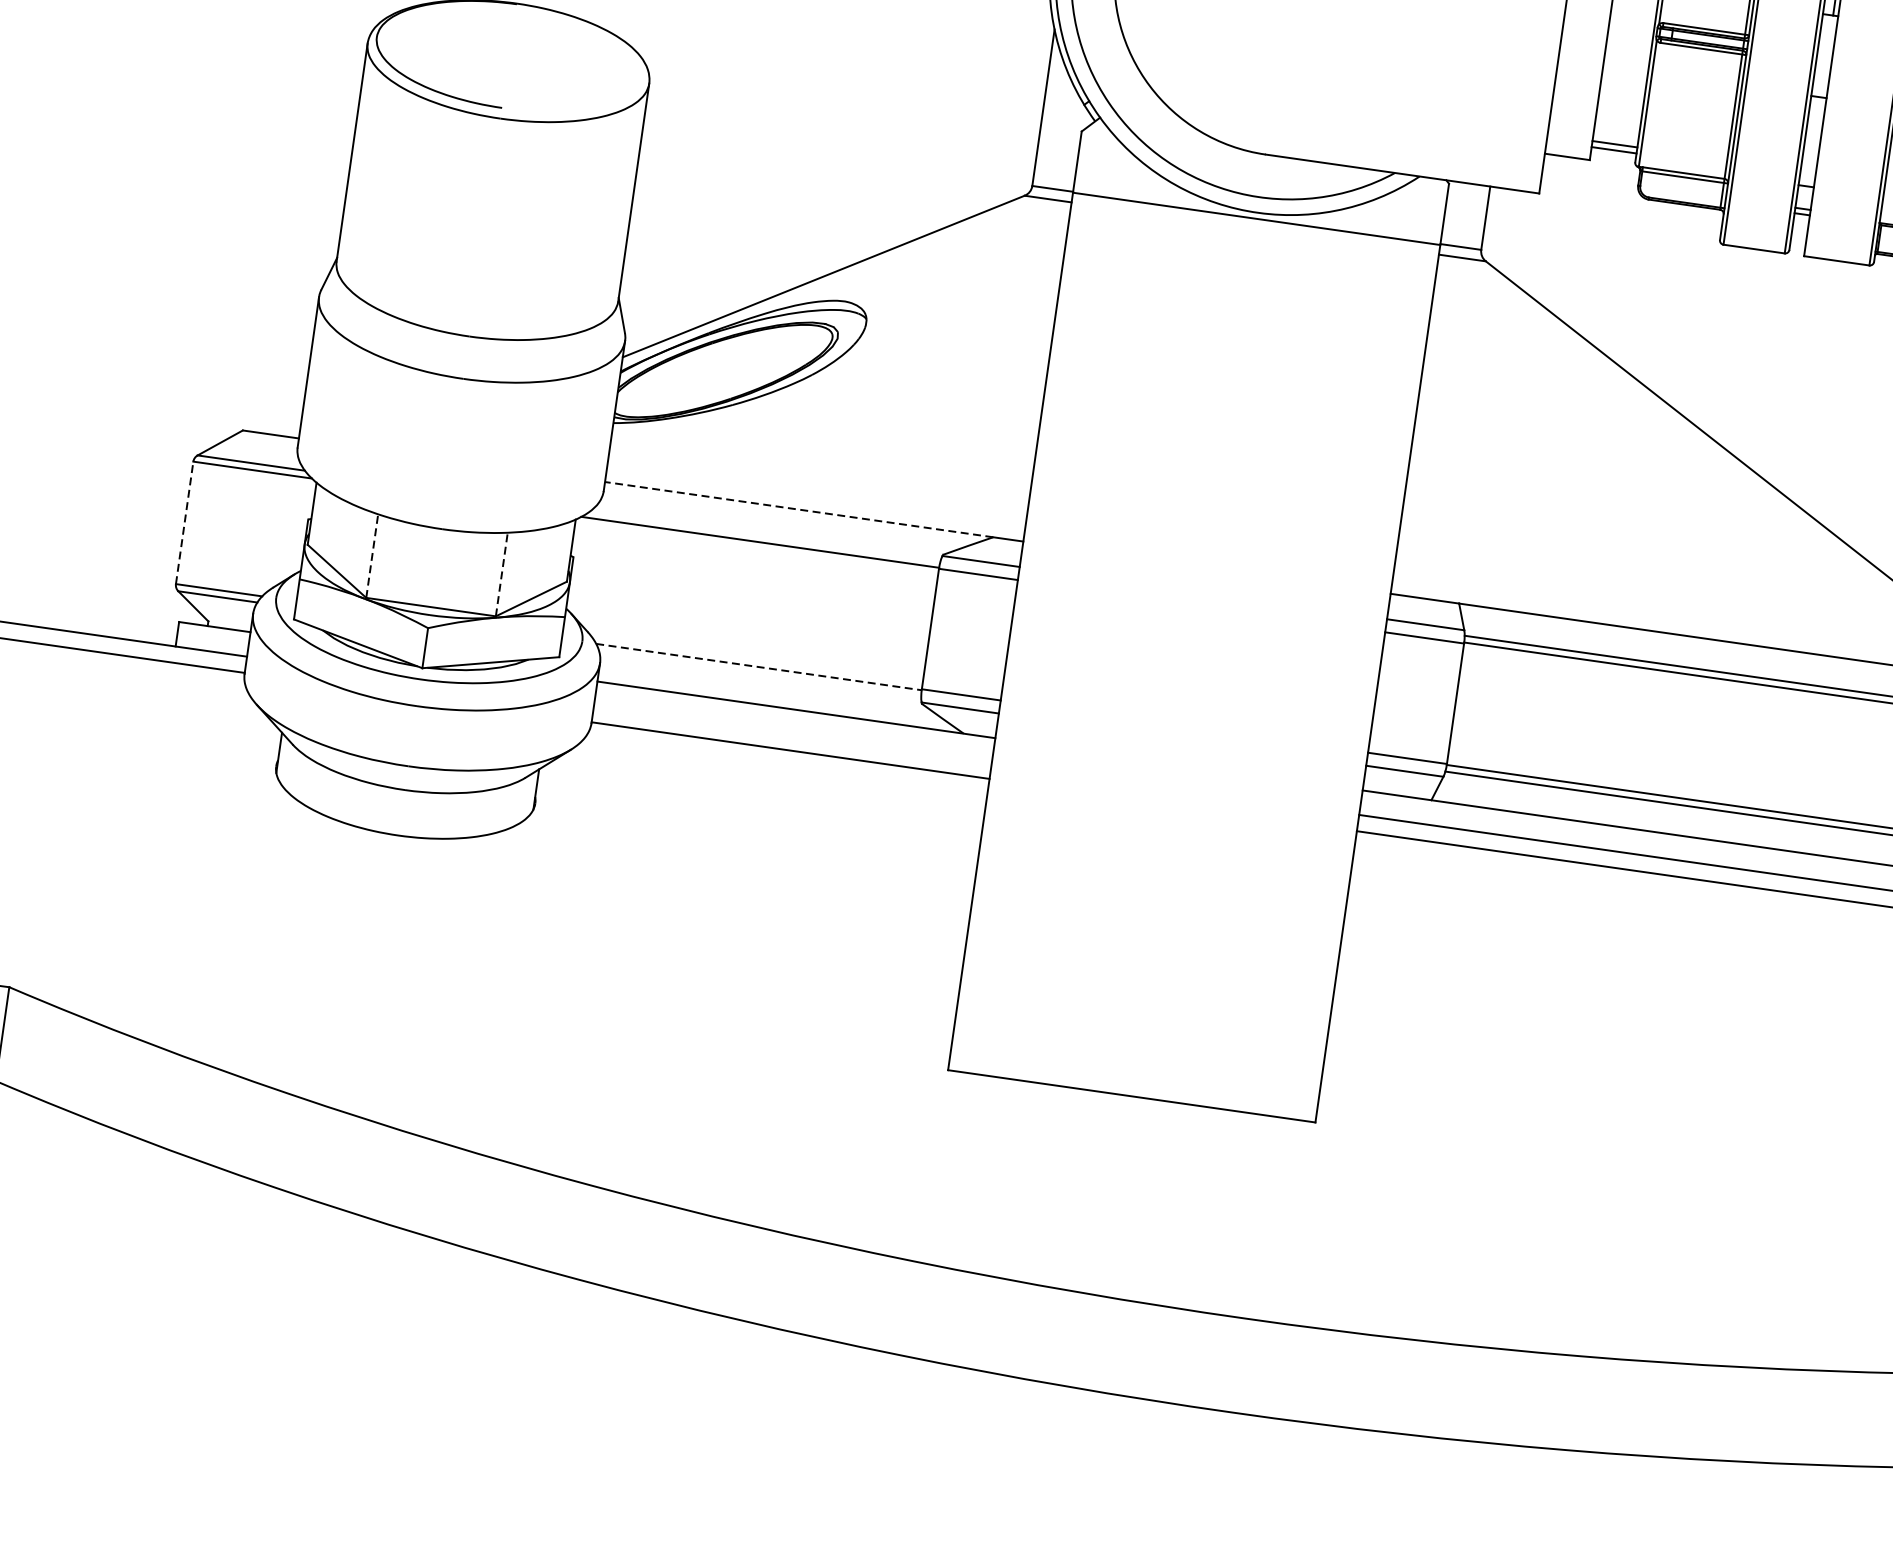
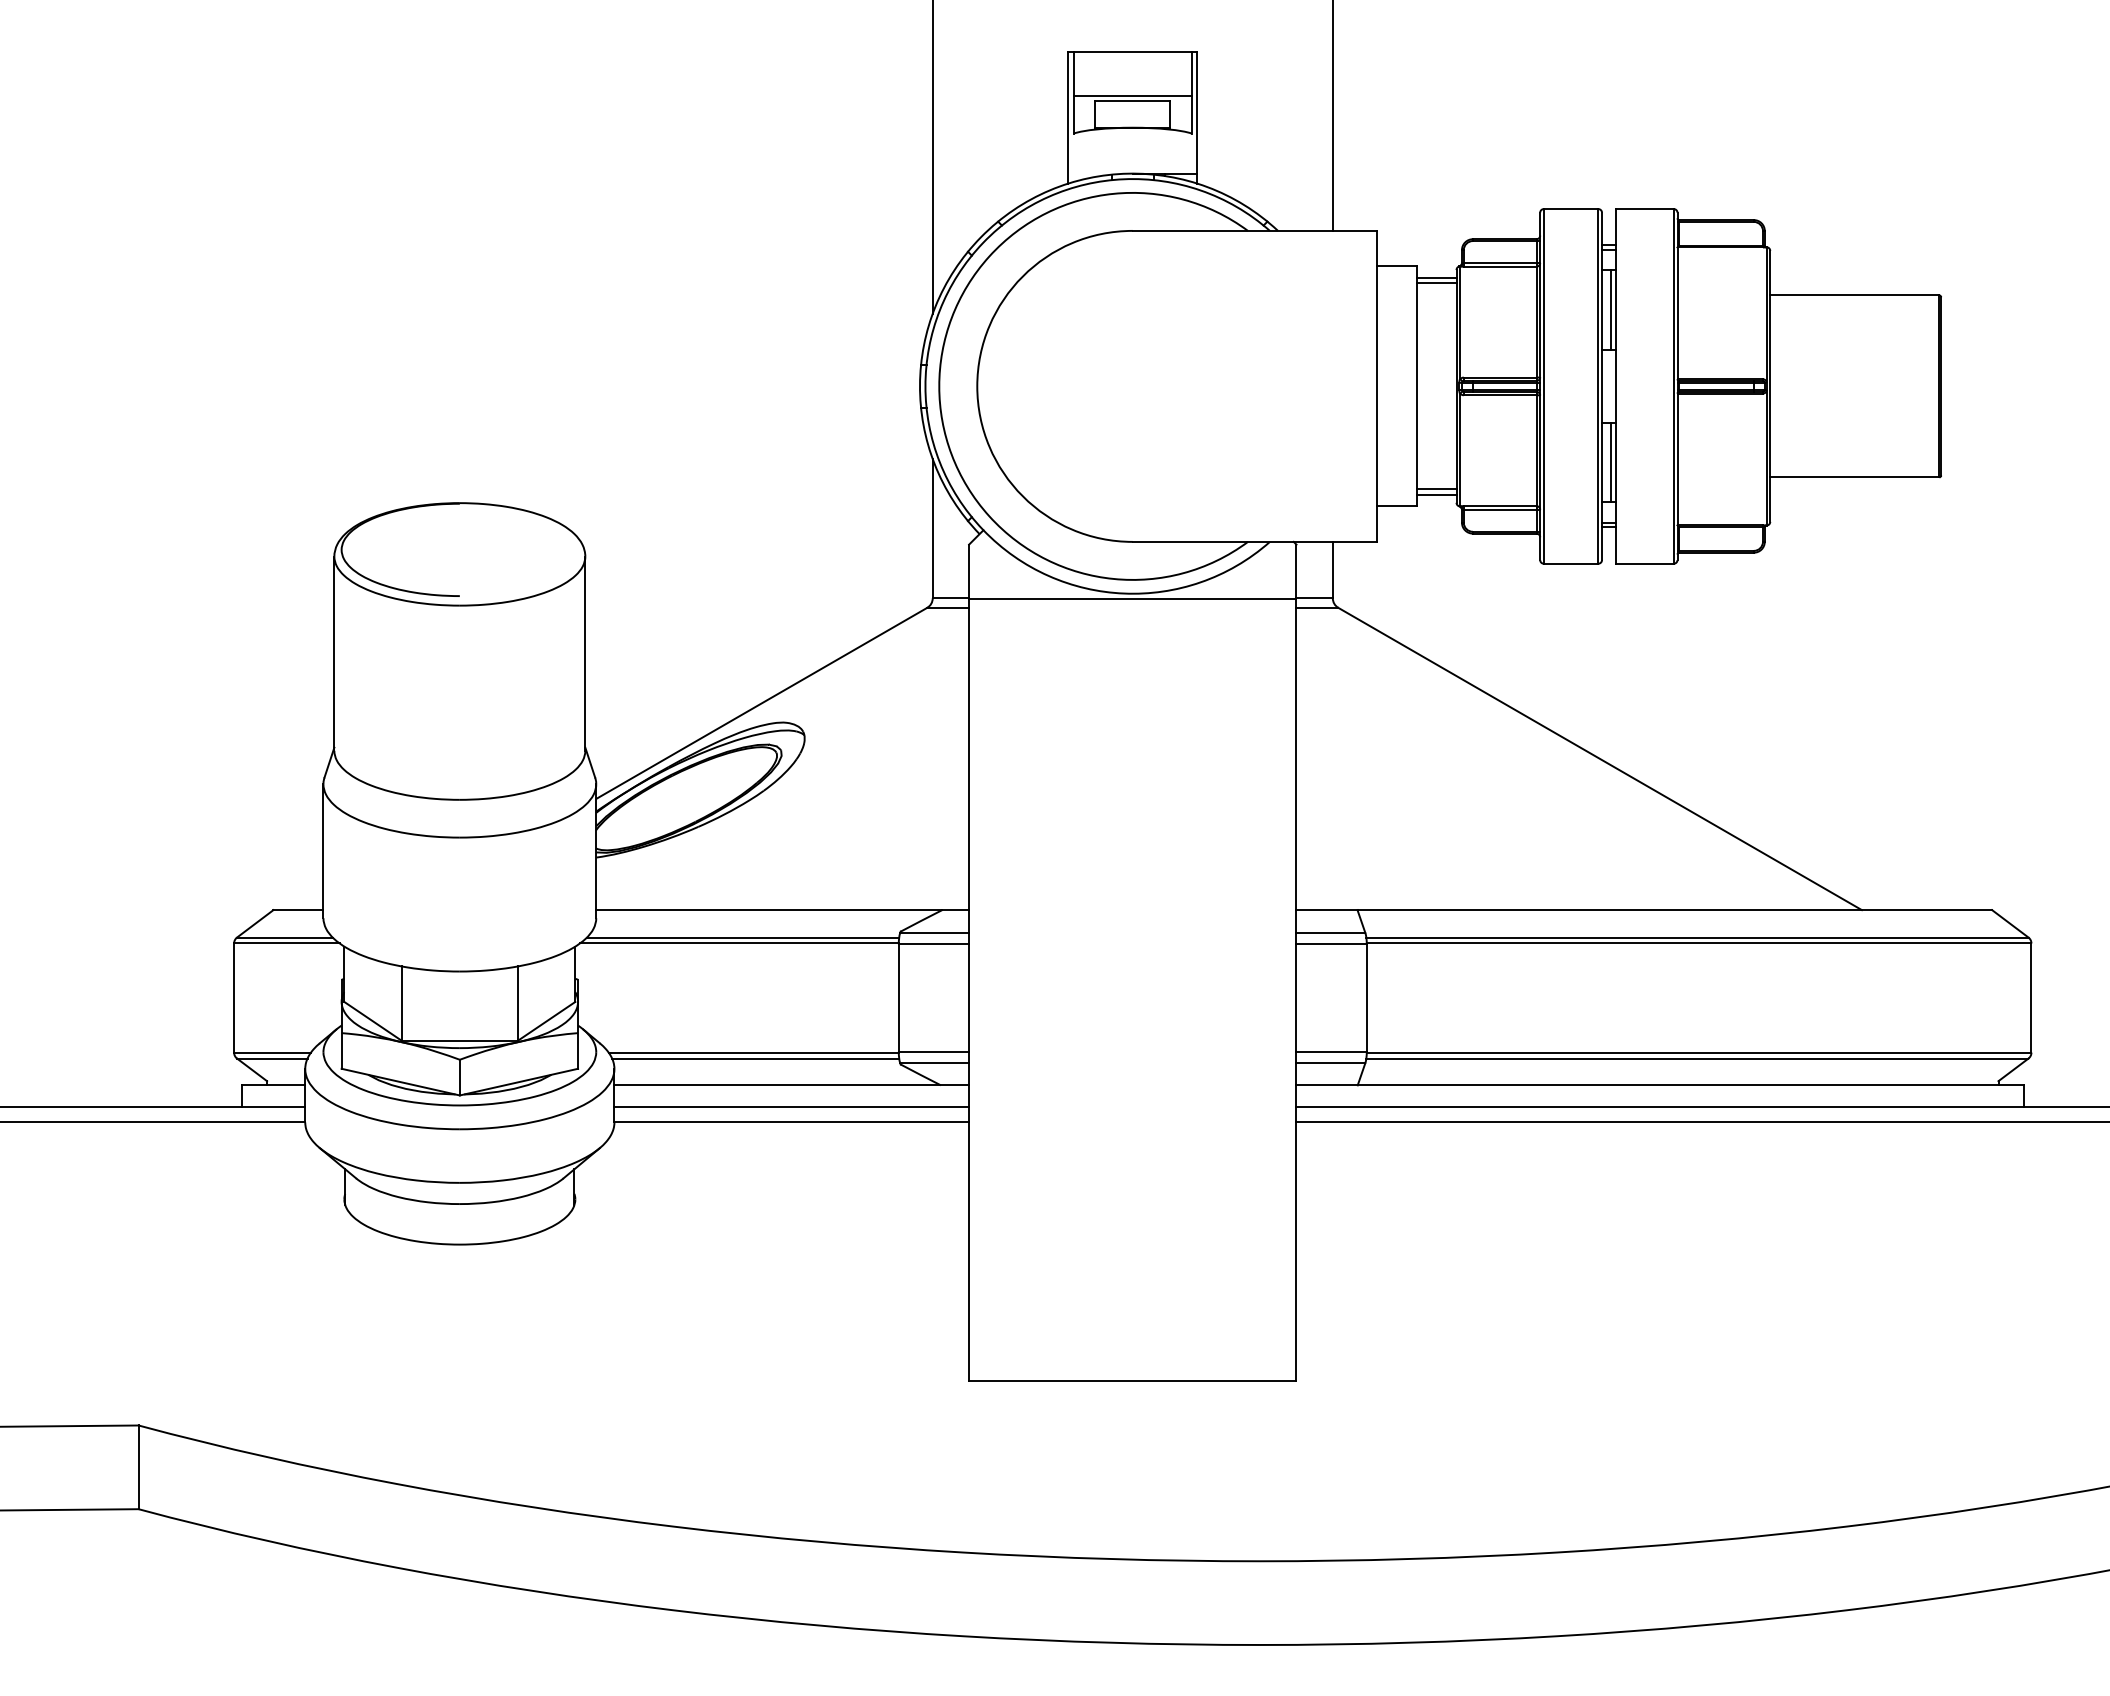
line: (1815, 141) -> (1611, 462), added
line: (799, 510) -> (769, 910), dashed -> solid
line: (185, 523) -> (234, 998), dashed -> solid
line: (764, 536) -> (742, 937), added
line: (372, 555) -> (402, 1003), dashed -> solid
line: (501, 574) -> (517, 1003), dashed -> solid
line: (759, 667) -> (754, 1052), dashed -> solid
line: (760, 673) -> (755, 1058), added
line: (792, 734) -> (791, 1107), added

